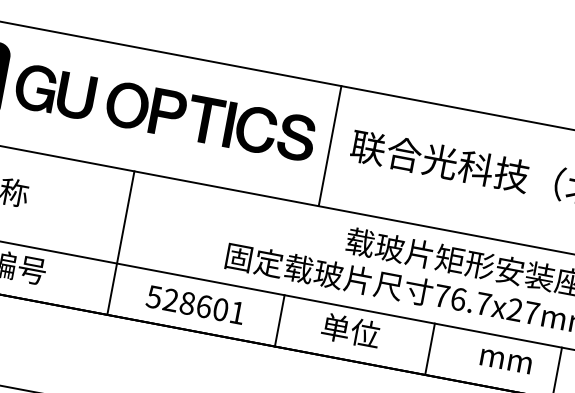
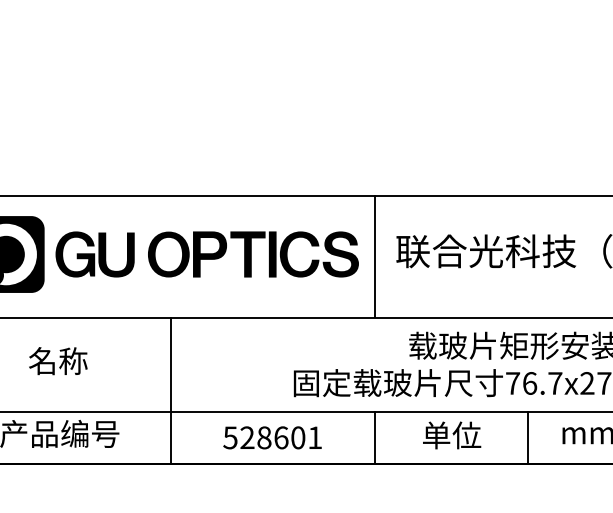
line: (120, 242) -> (170, 390), moved
line: (280, 320) -> (375, 437), moved
text: (351, 330) -> (452, 435), moved
line: (430, 348) -> (528, 437), moved

